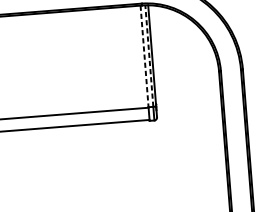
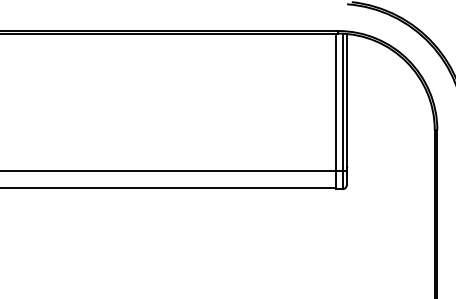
line: (144, 56) -> (336, 102), dashed -> solid
line: (149, 56) -> (342, 102), dashed -> solid

